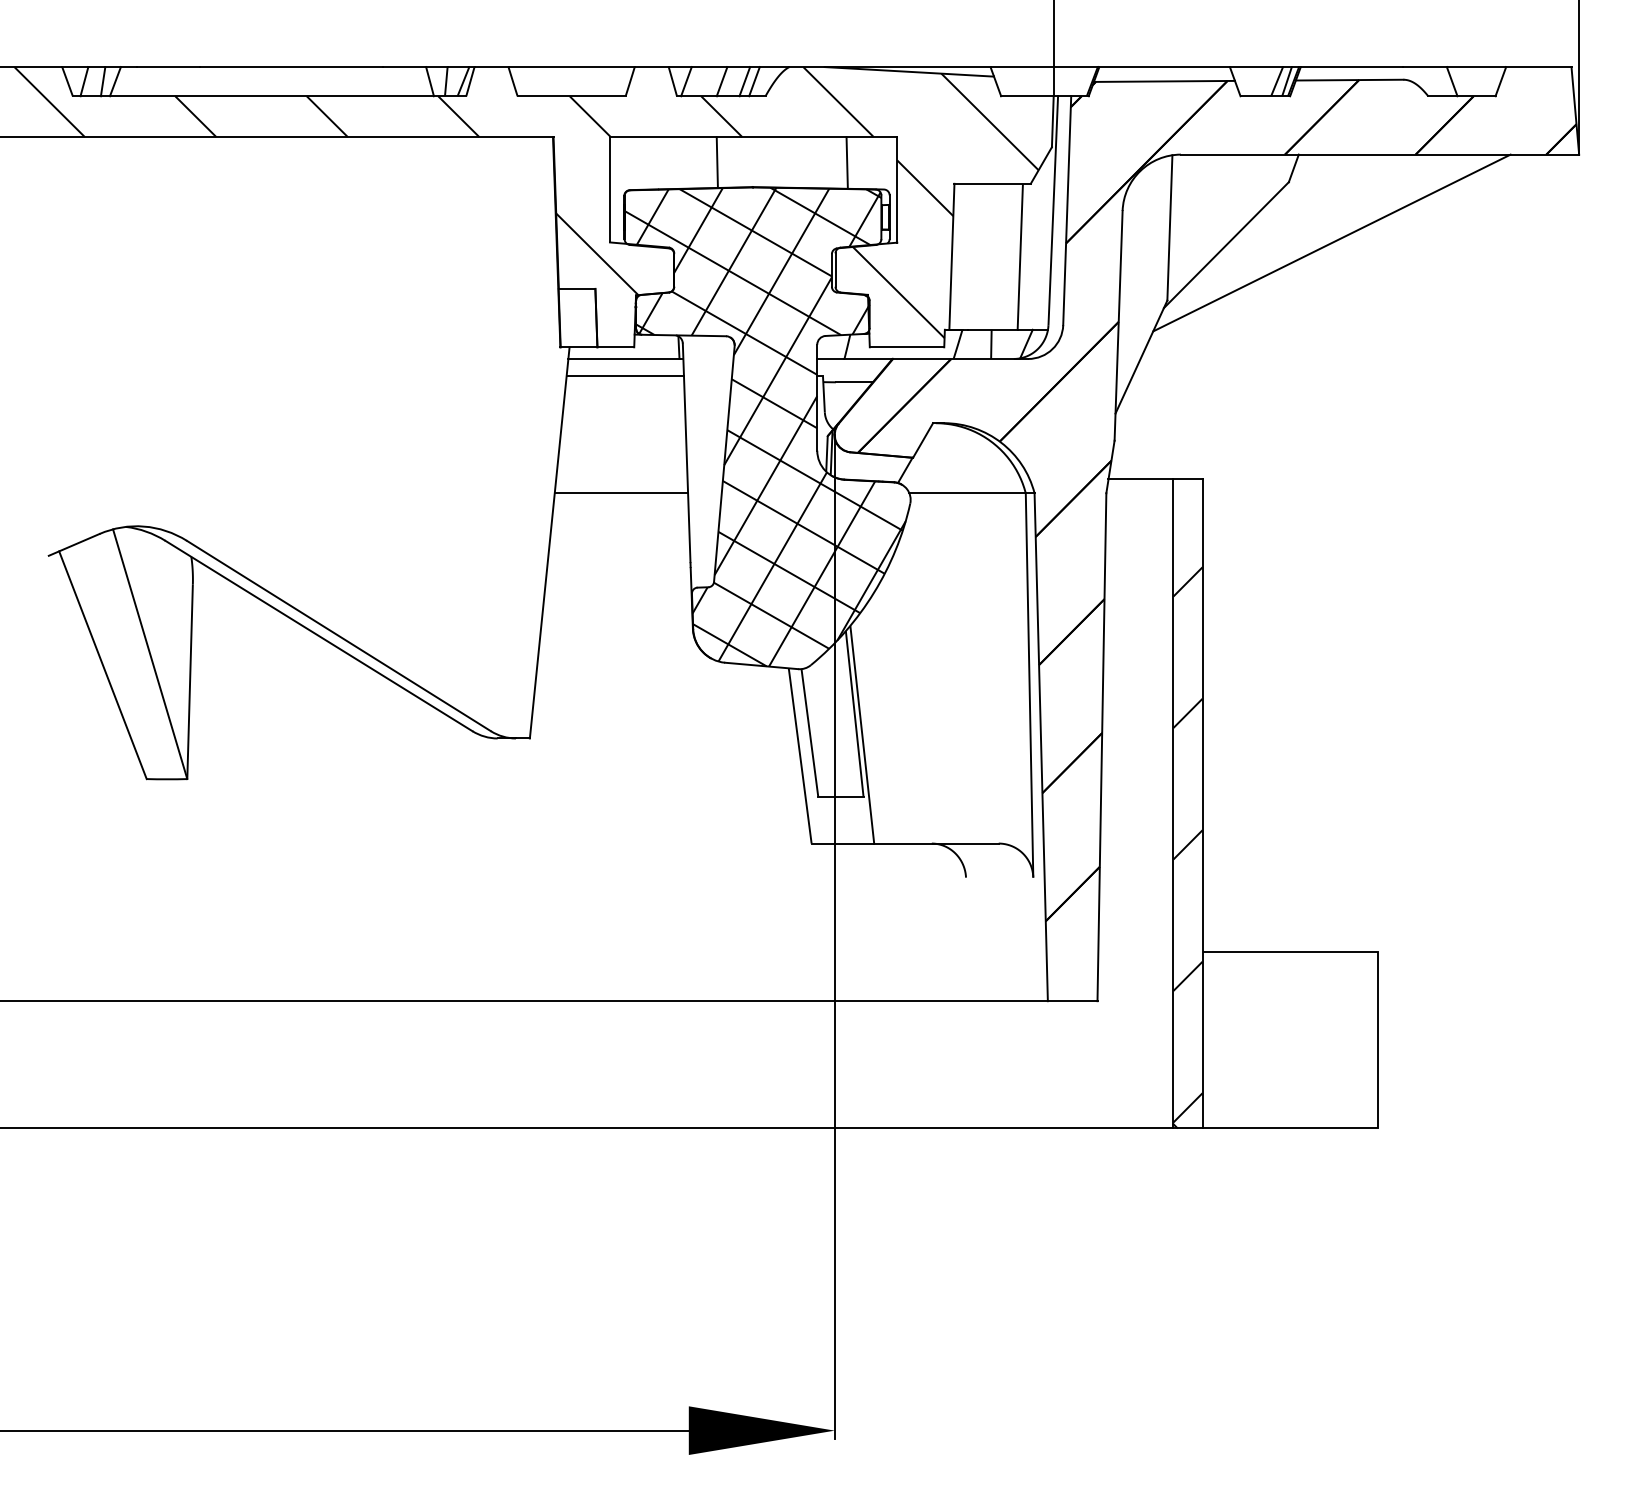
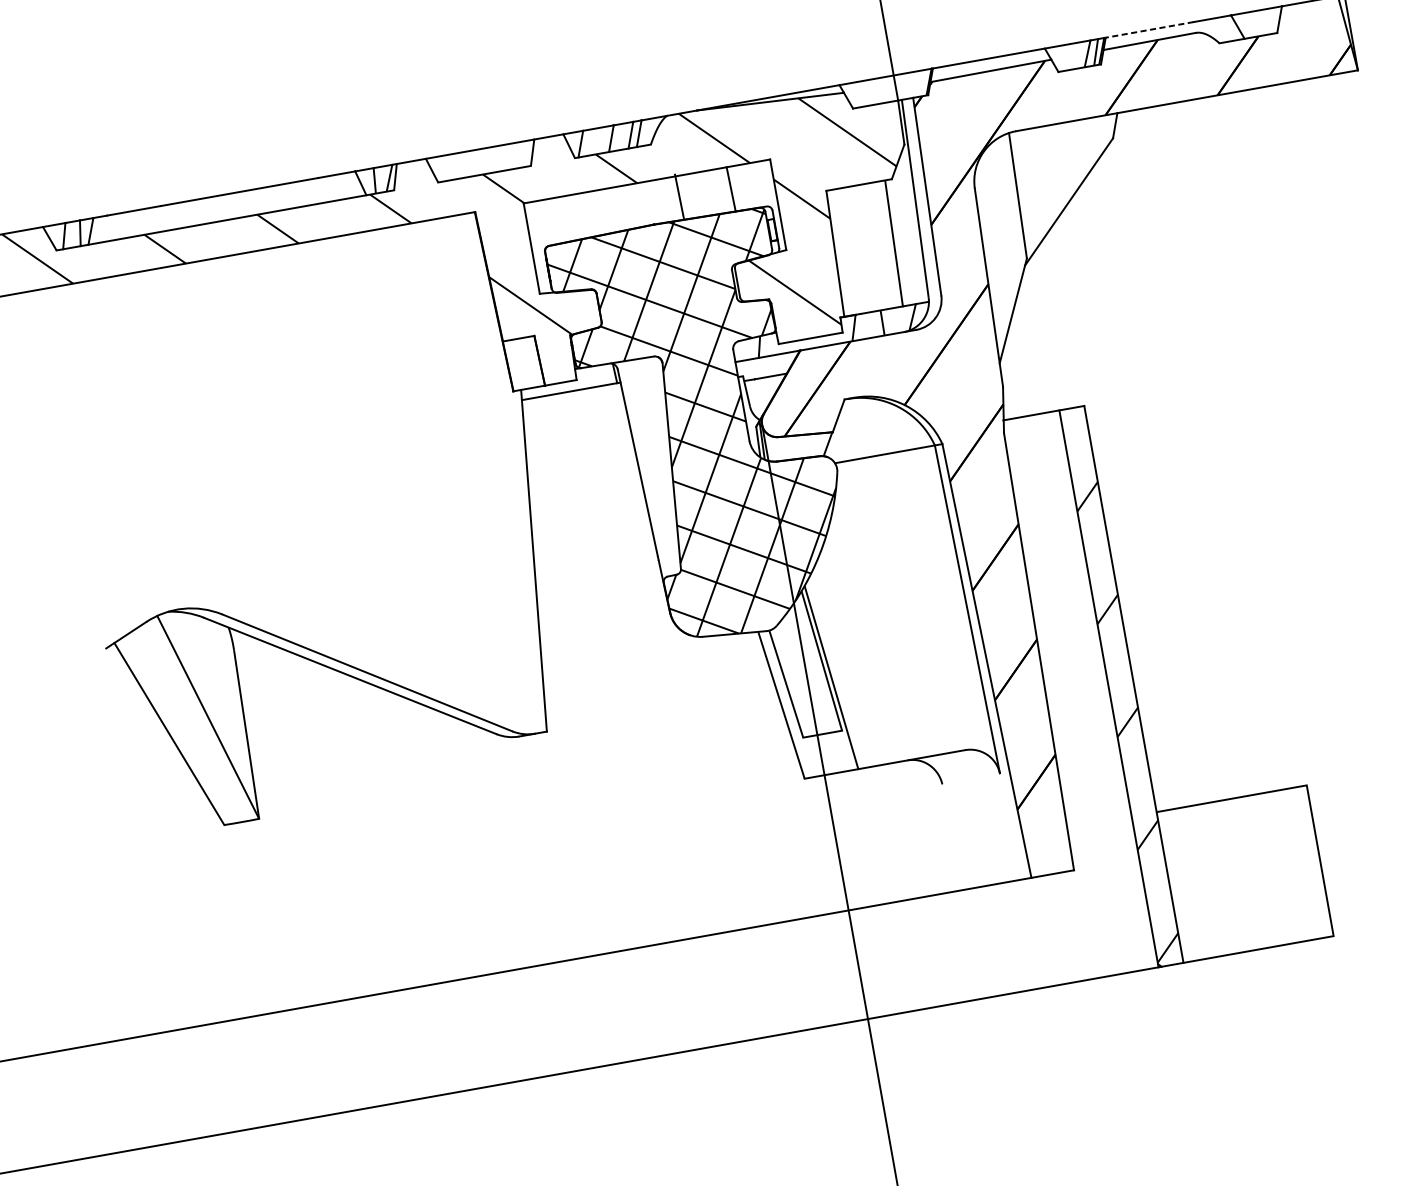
line: (1351, 67) -> (1149, 30), solid -> dashed
line: (716, 162) -> (678, 196), moved
line: (1331, 242) -> (1158, 183), removed
line: (624, 376) -> (572, 406), removed
line: (621, 493) -> (588, 507), removed

